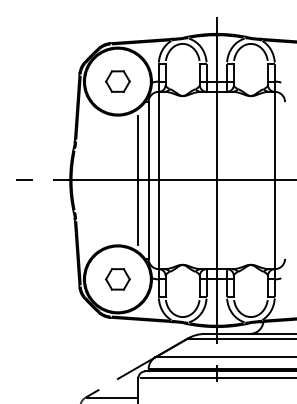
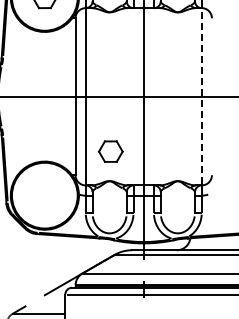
line: (138, 180) -> (65, 96), removed
line: (274, 180) -> (201, 96), solid -> dashed
part: (117, 279) -> (110, 151), moved

